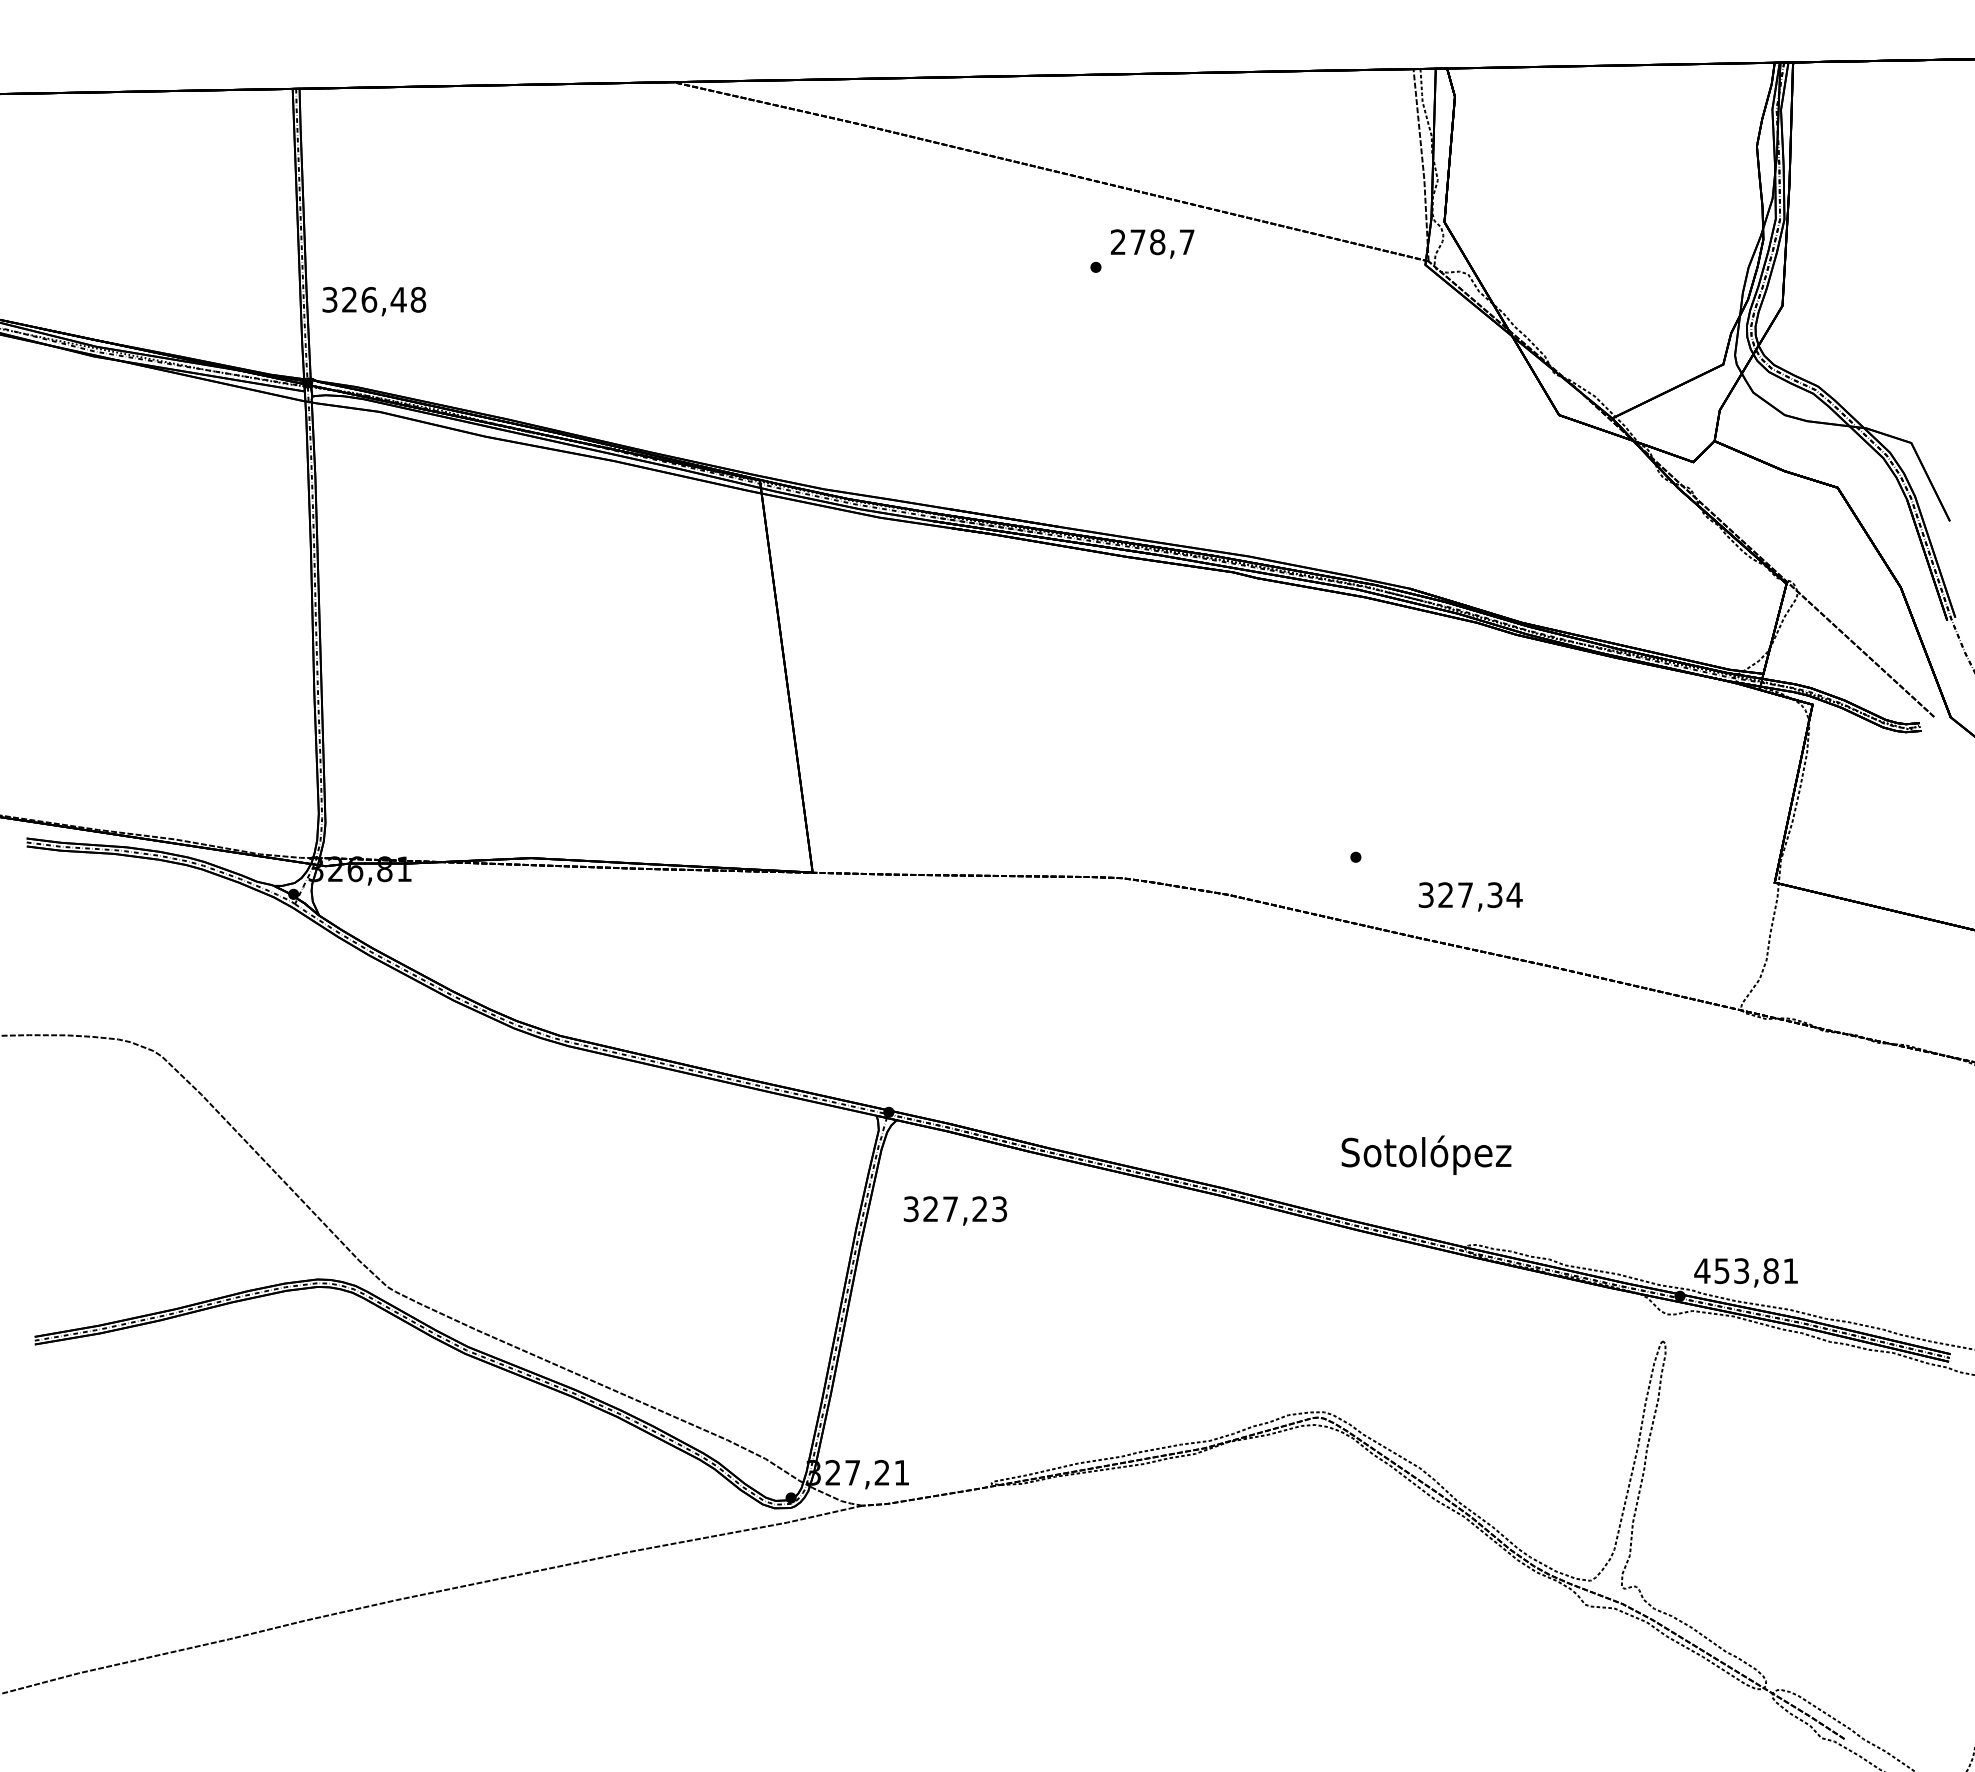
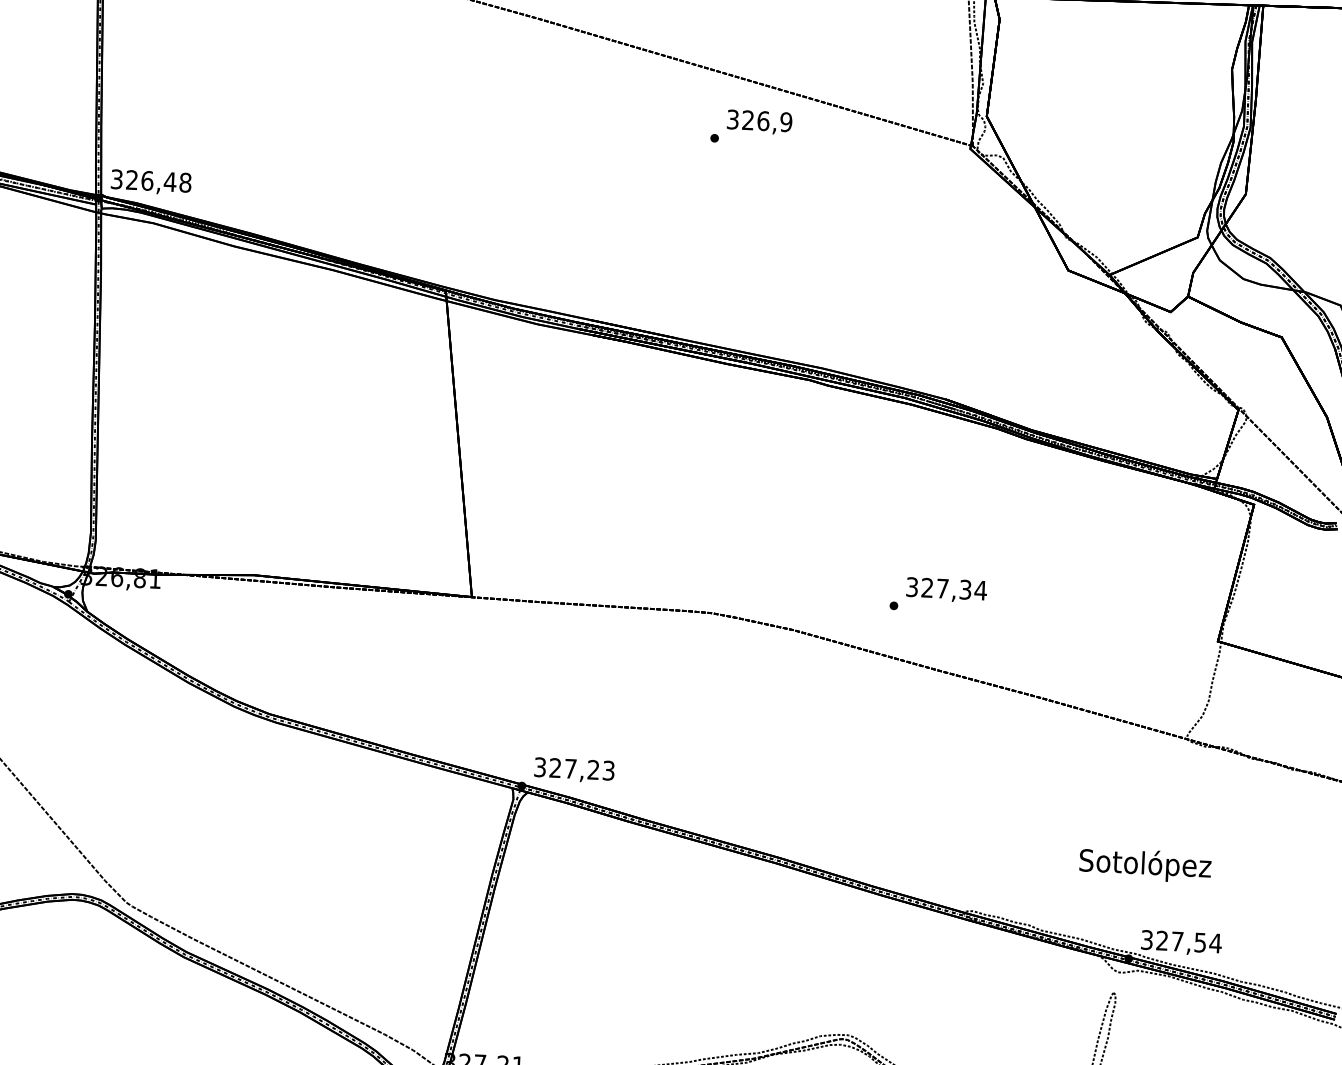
text: (1152, 242) -> (759, 121), 278,7 -> 326,9
text: (374, 301) -> (151, 182), moved
text: (1470, 896) -> (946, 589), moved
text: (1426, 1154) -> (1145, 864), moved
text: (954, 1210) -> (573, 770), moved
text: (1746, 1271) -> (1181, 942), 453,81 -> 327,54

